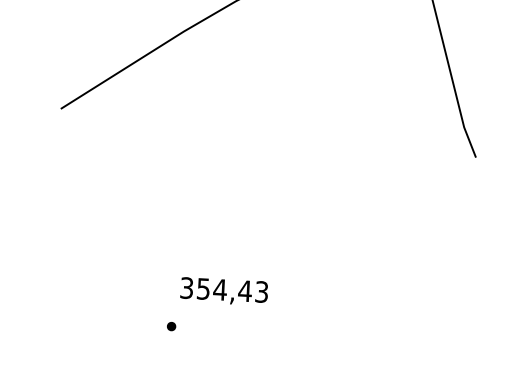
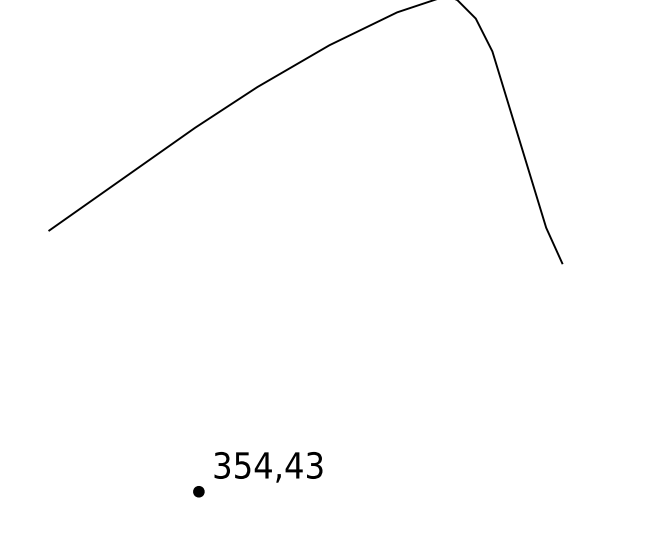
text: (224, 291) -> (268, 467), moved

